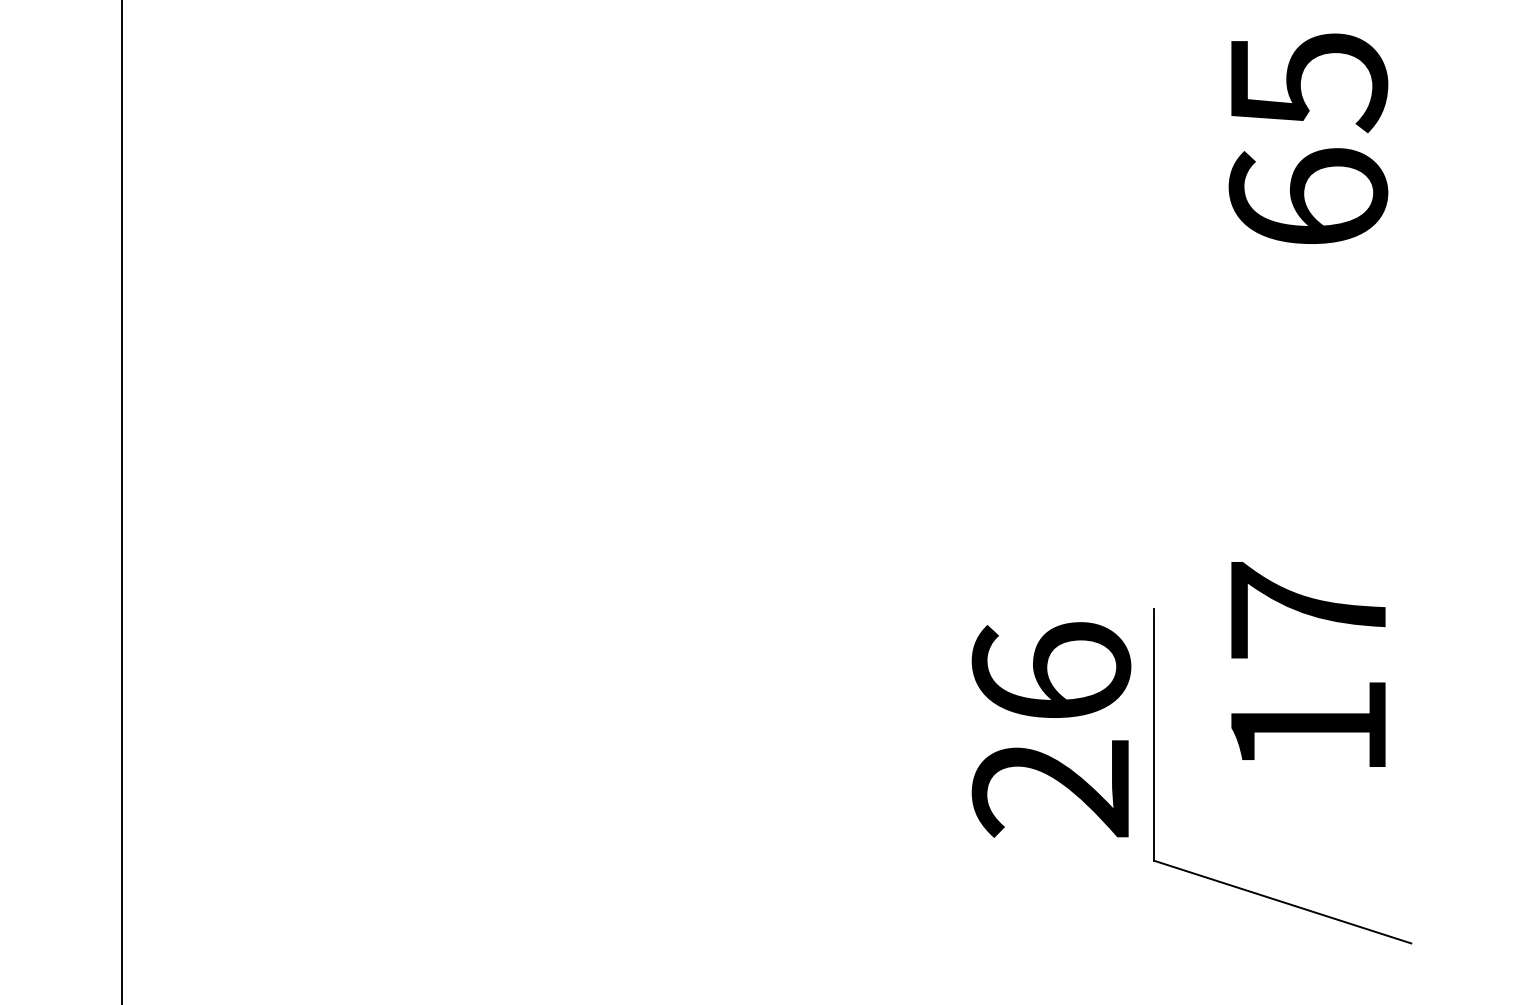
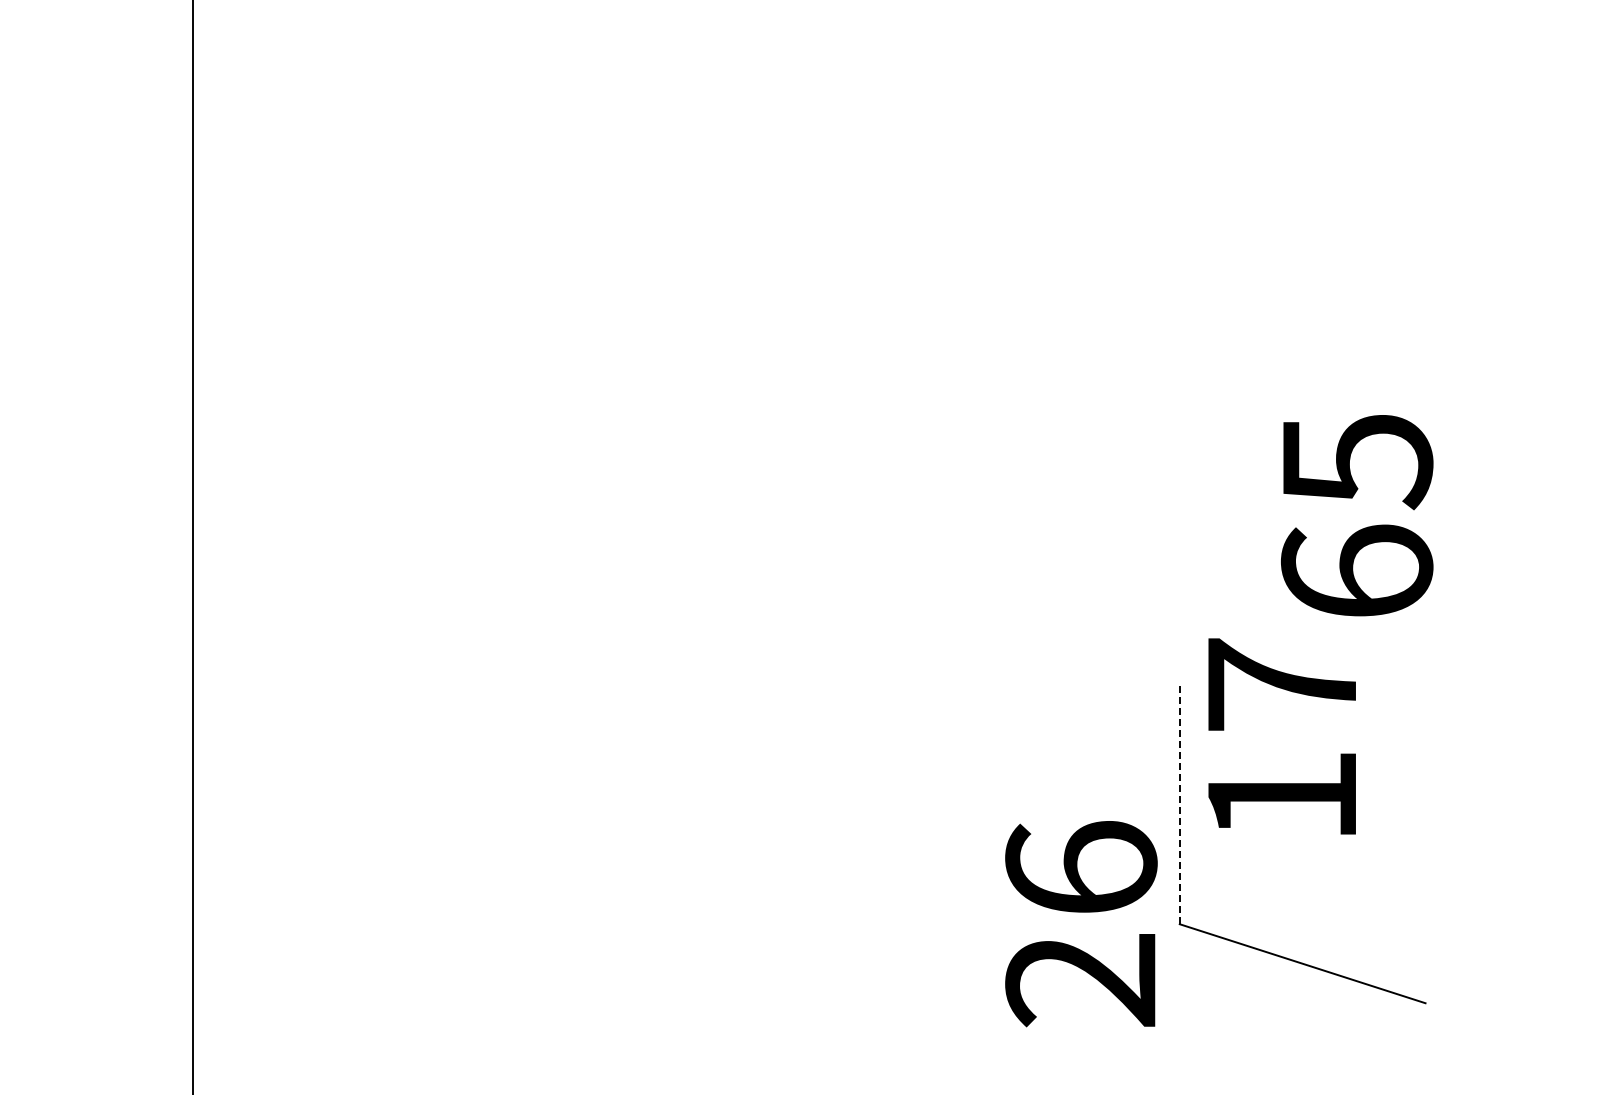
text: (1308, 138) -> (1357, 515), moved
text: (1307, 664) -> (1281, 736), moved
text: (1051, 730) -> (1081, 924), moved
line: (1154, 734) -> (1179, 803), solid -> dashed

